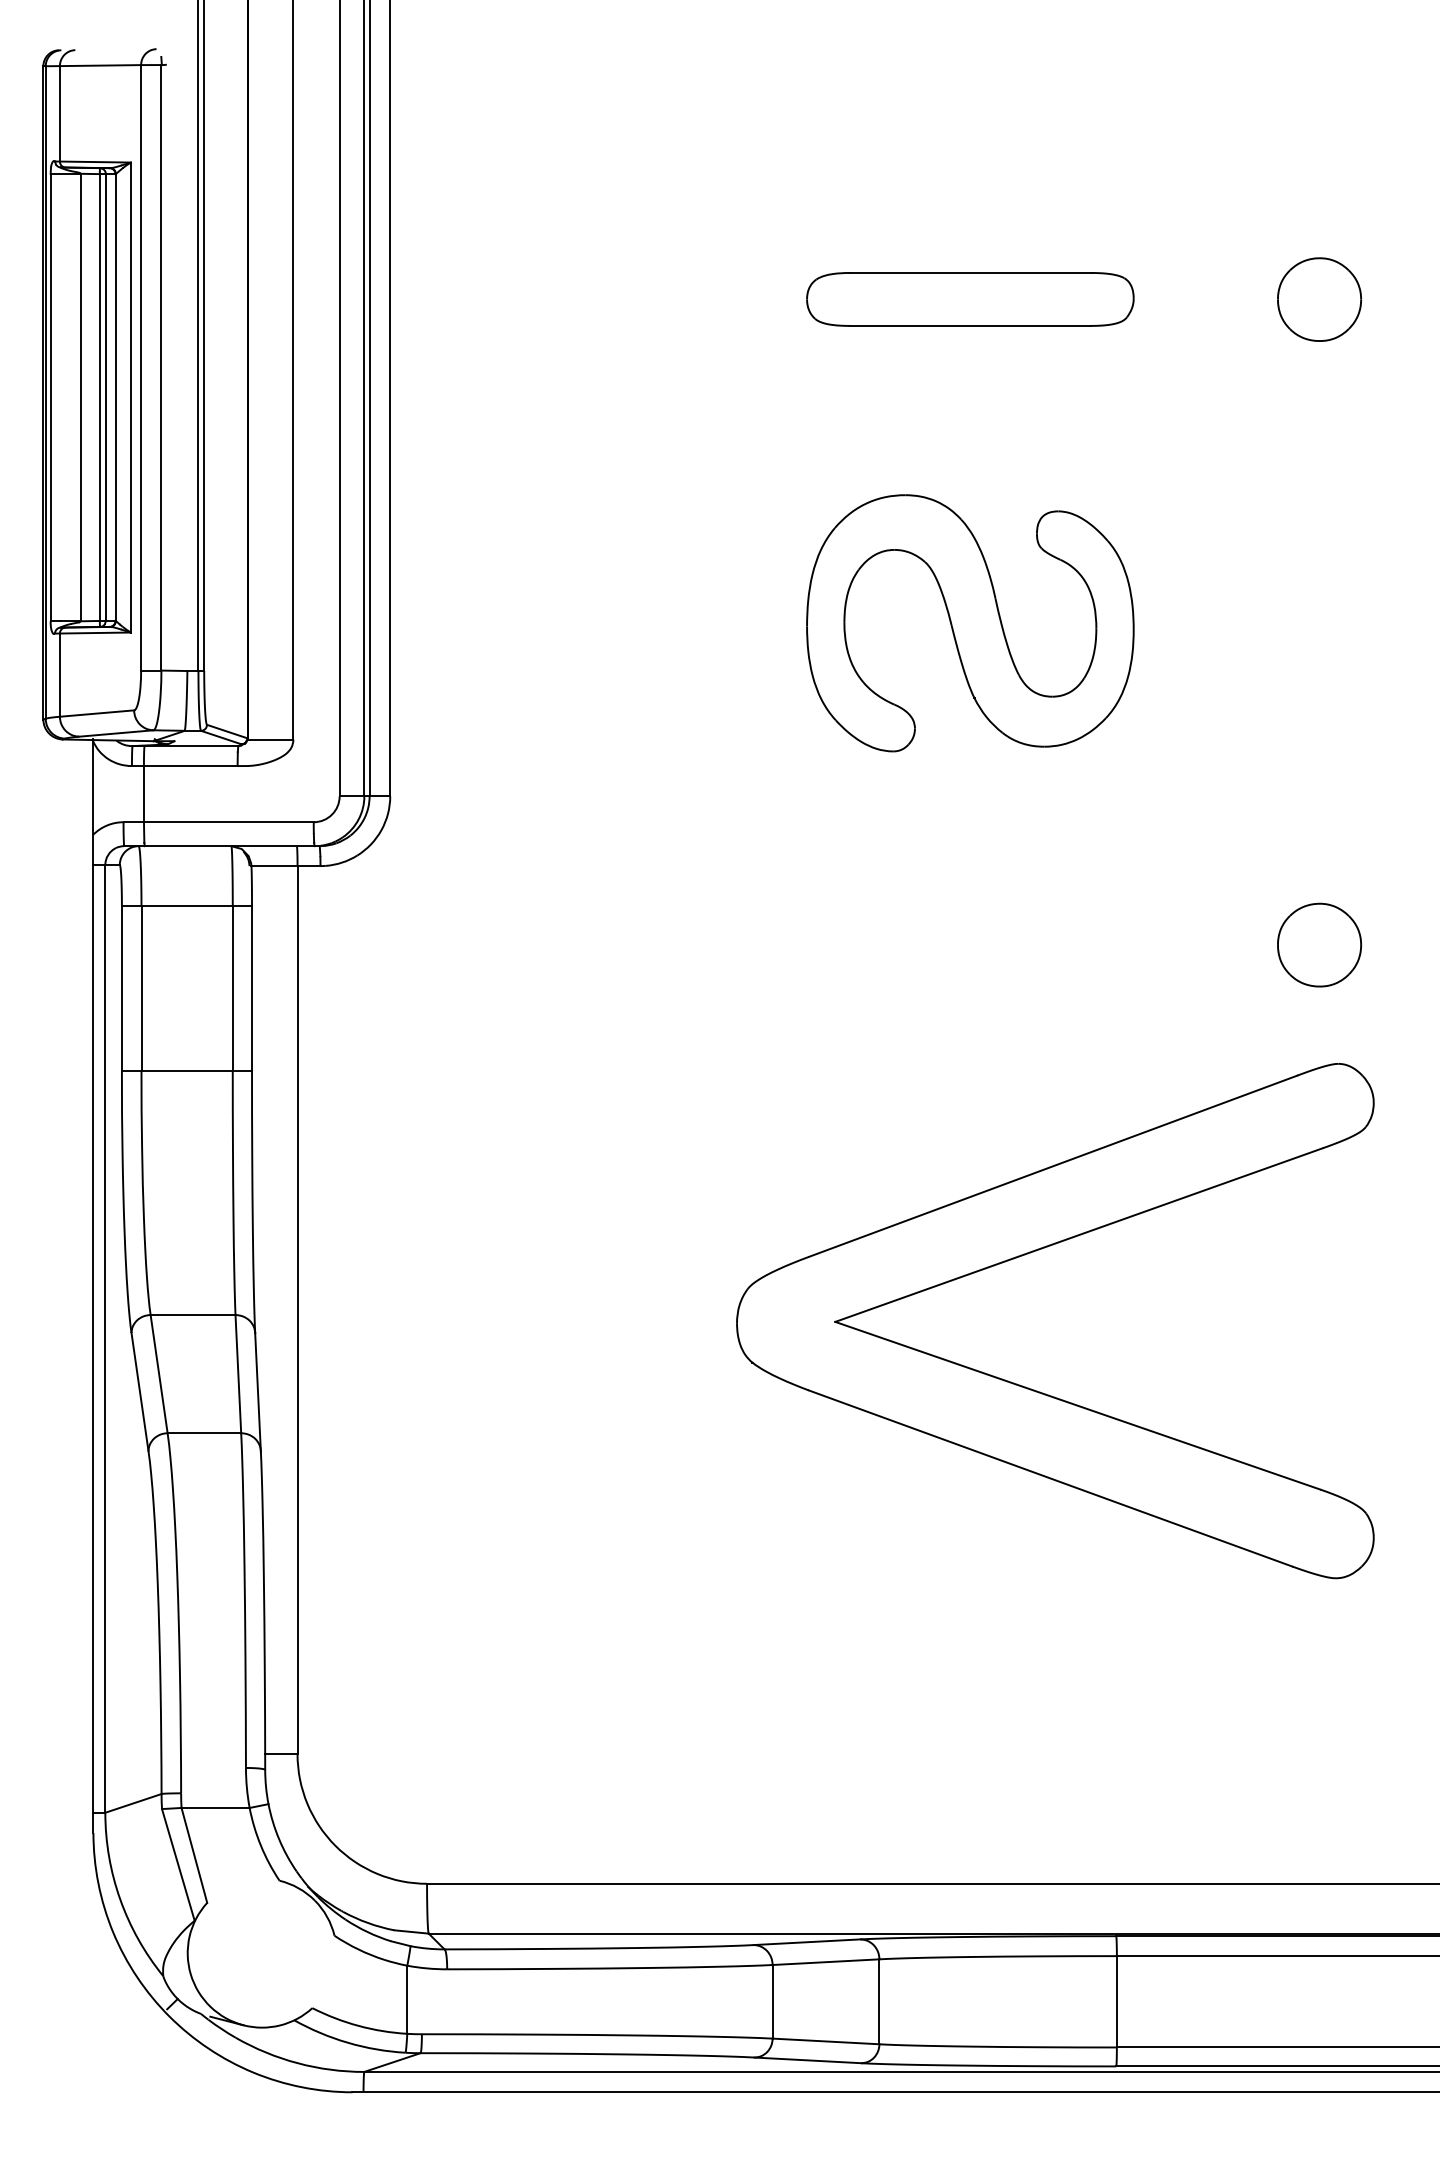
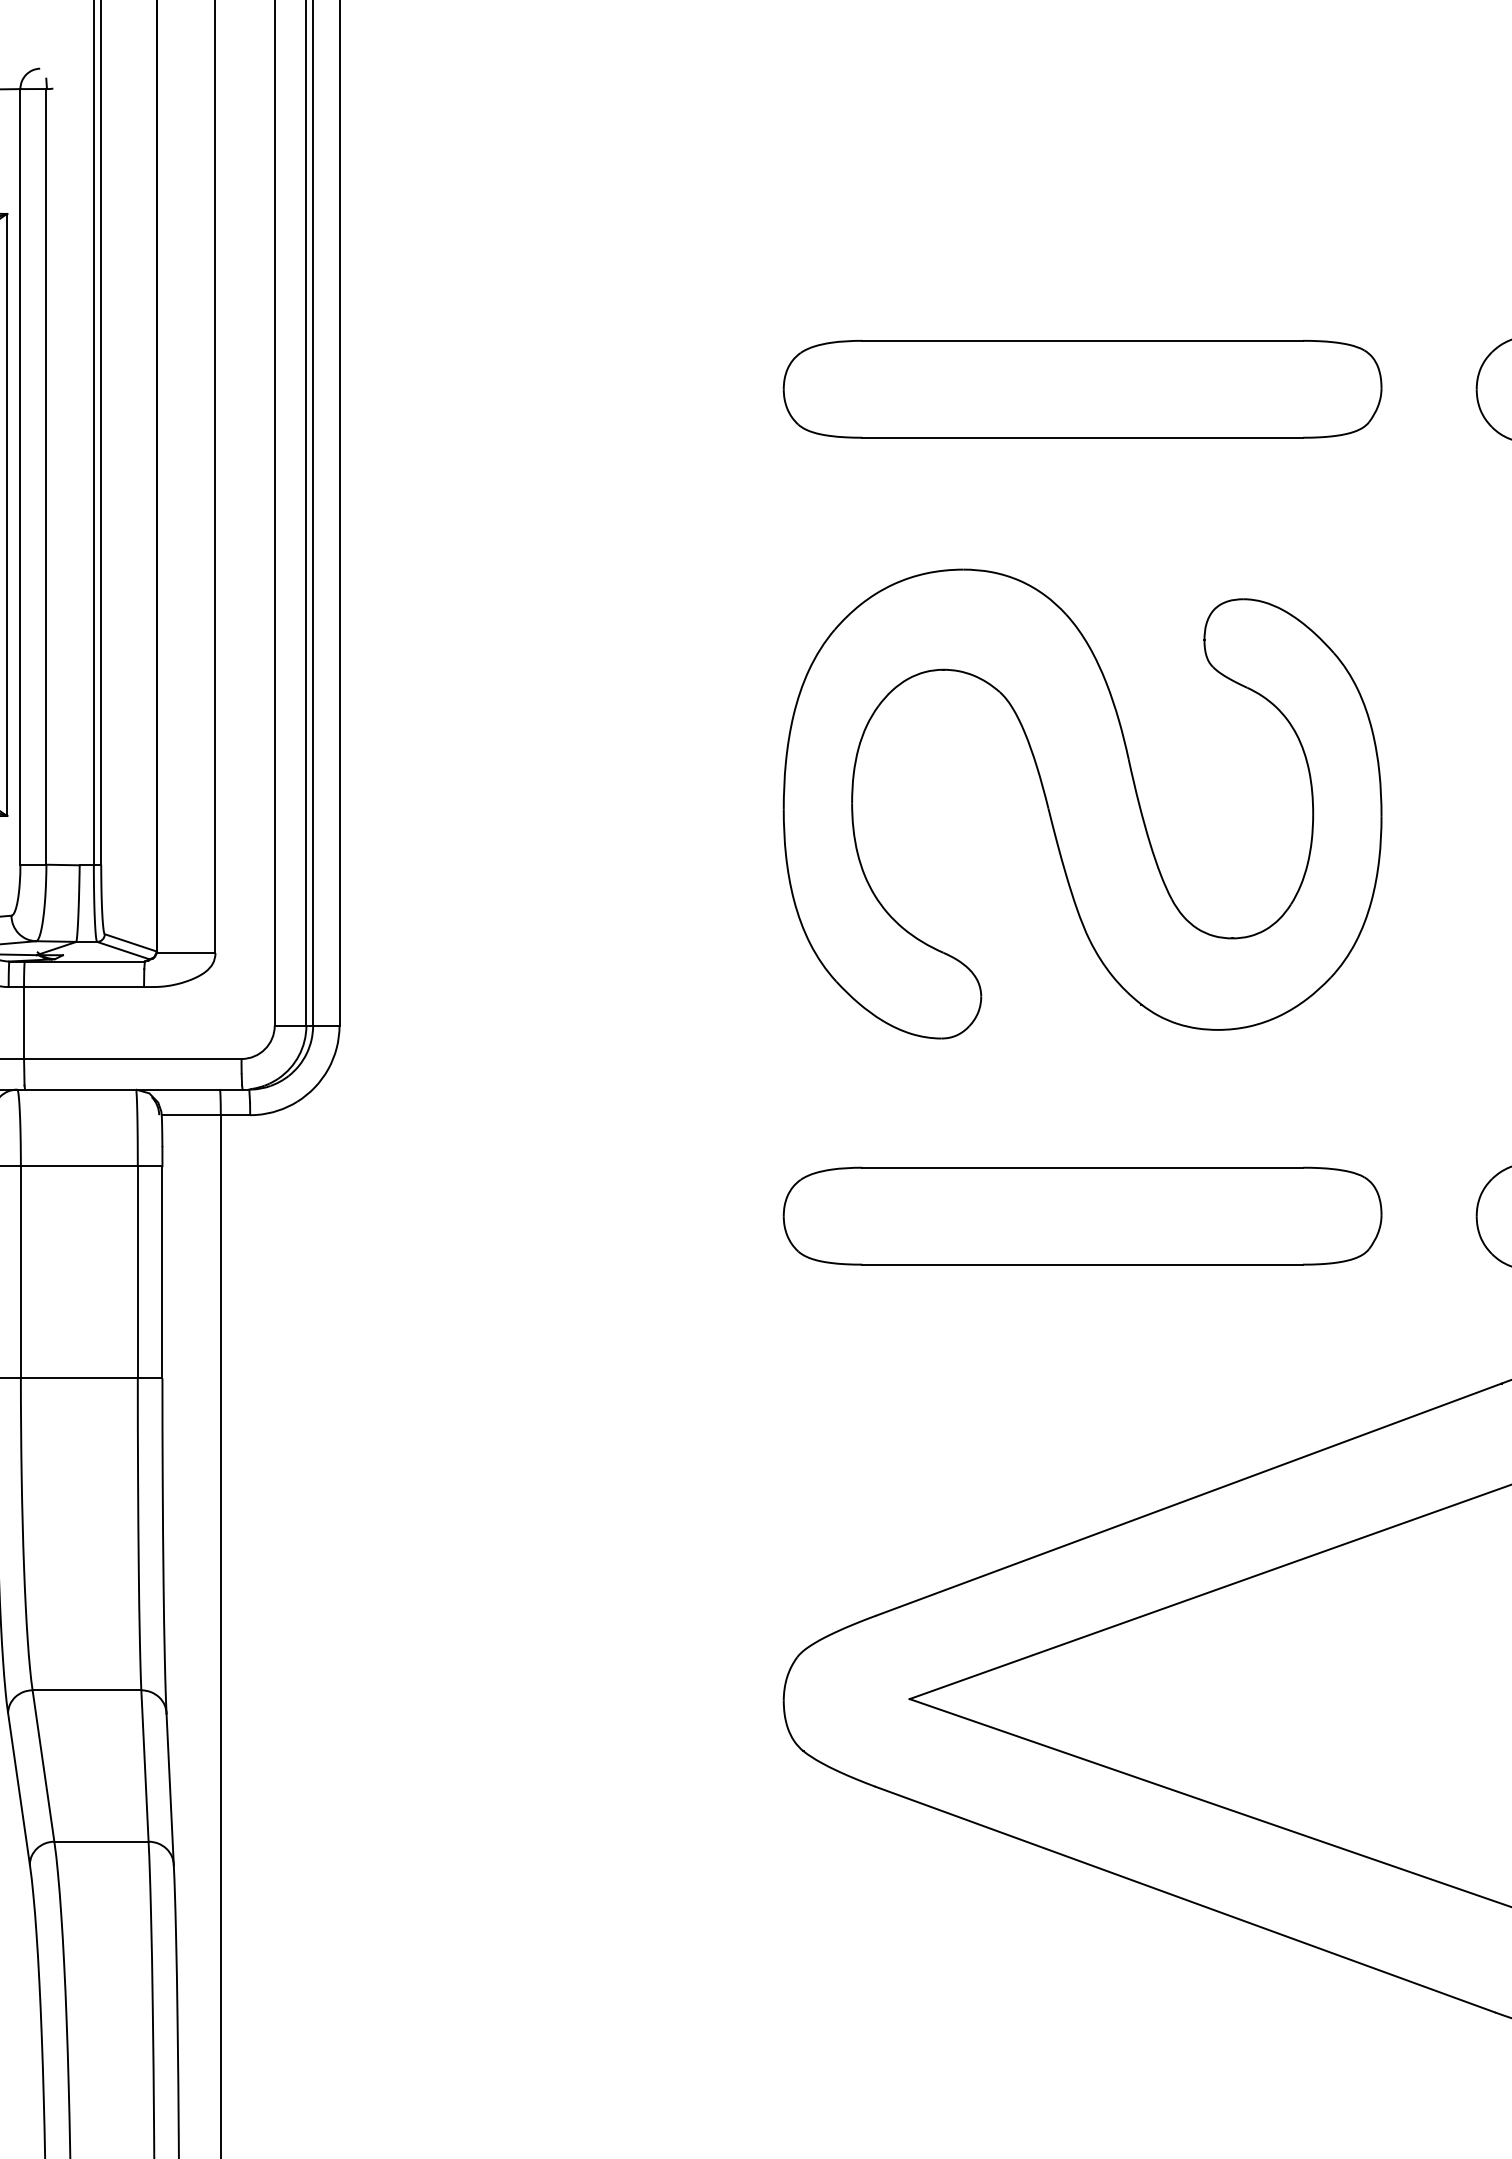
part: (970, 299) -> (1082, 389), size x1.43
part: (970, 623) -> (1082, 804), size x1.43
part: (970, 944) -> (1082, 1215), added

